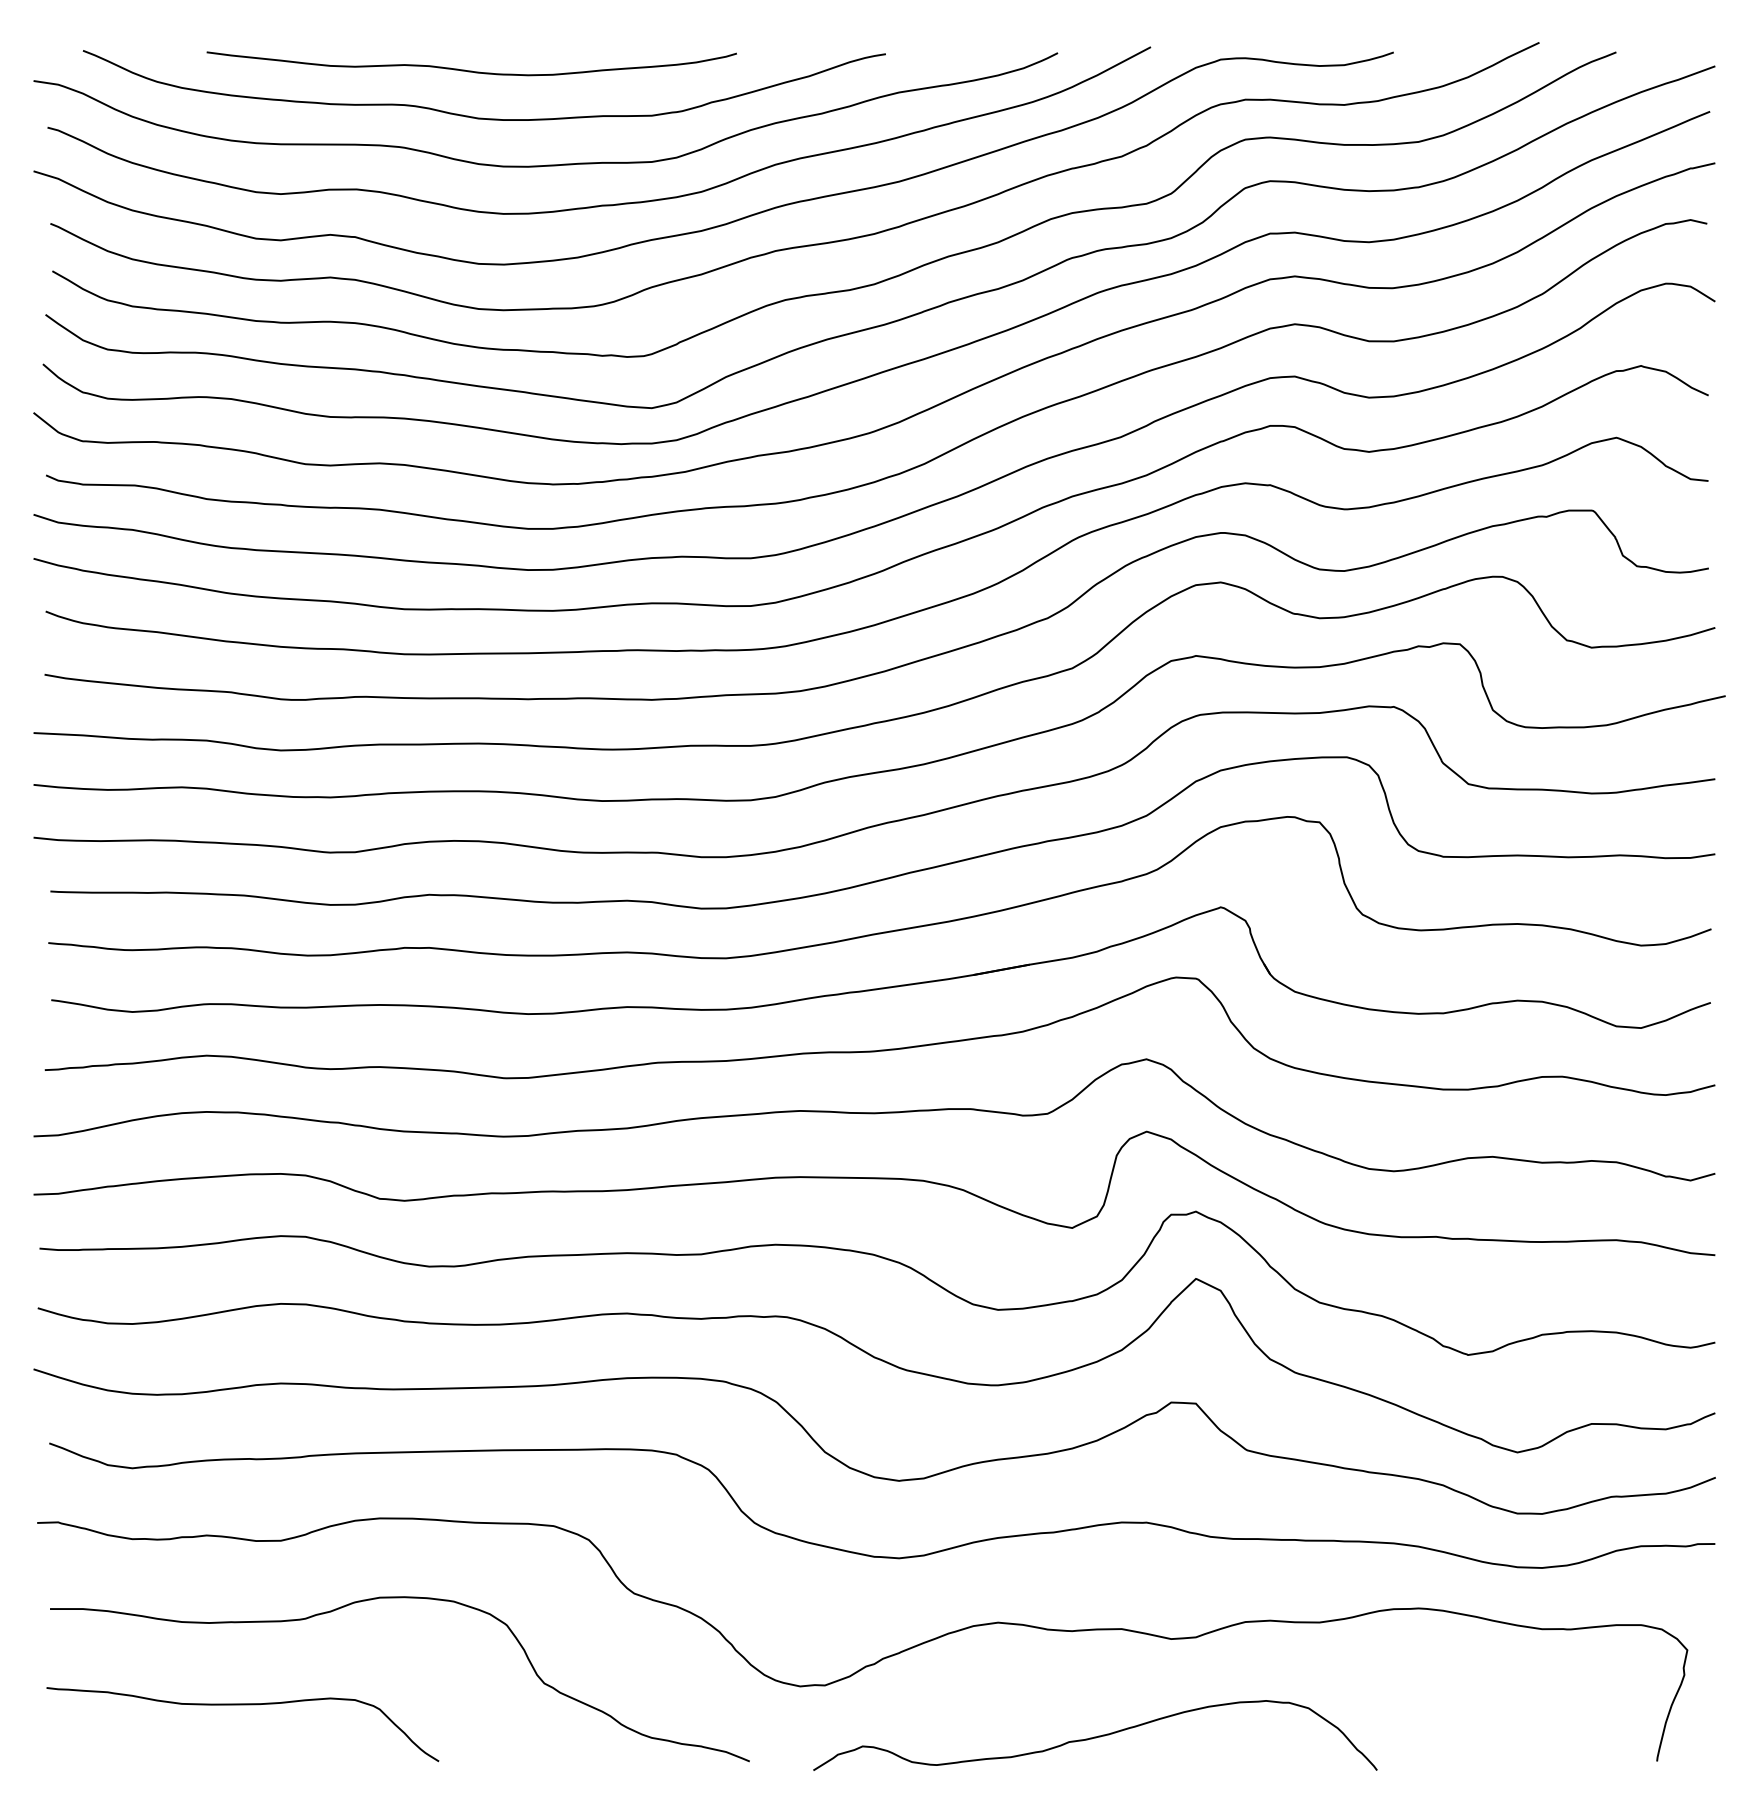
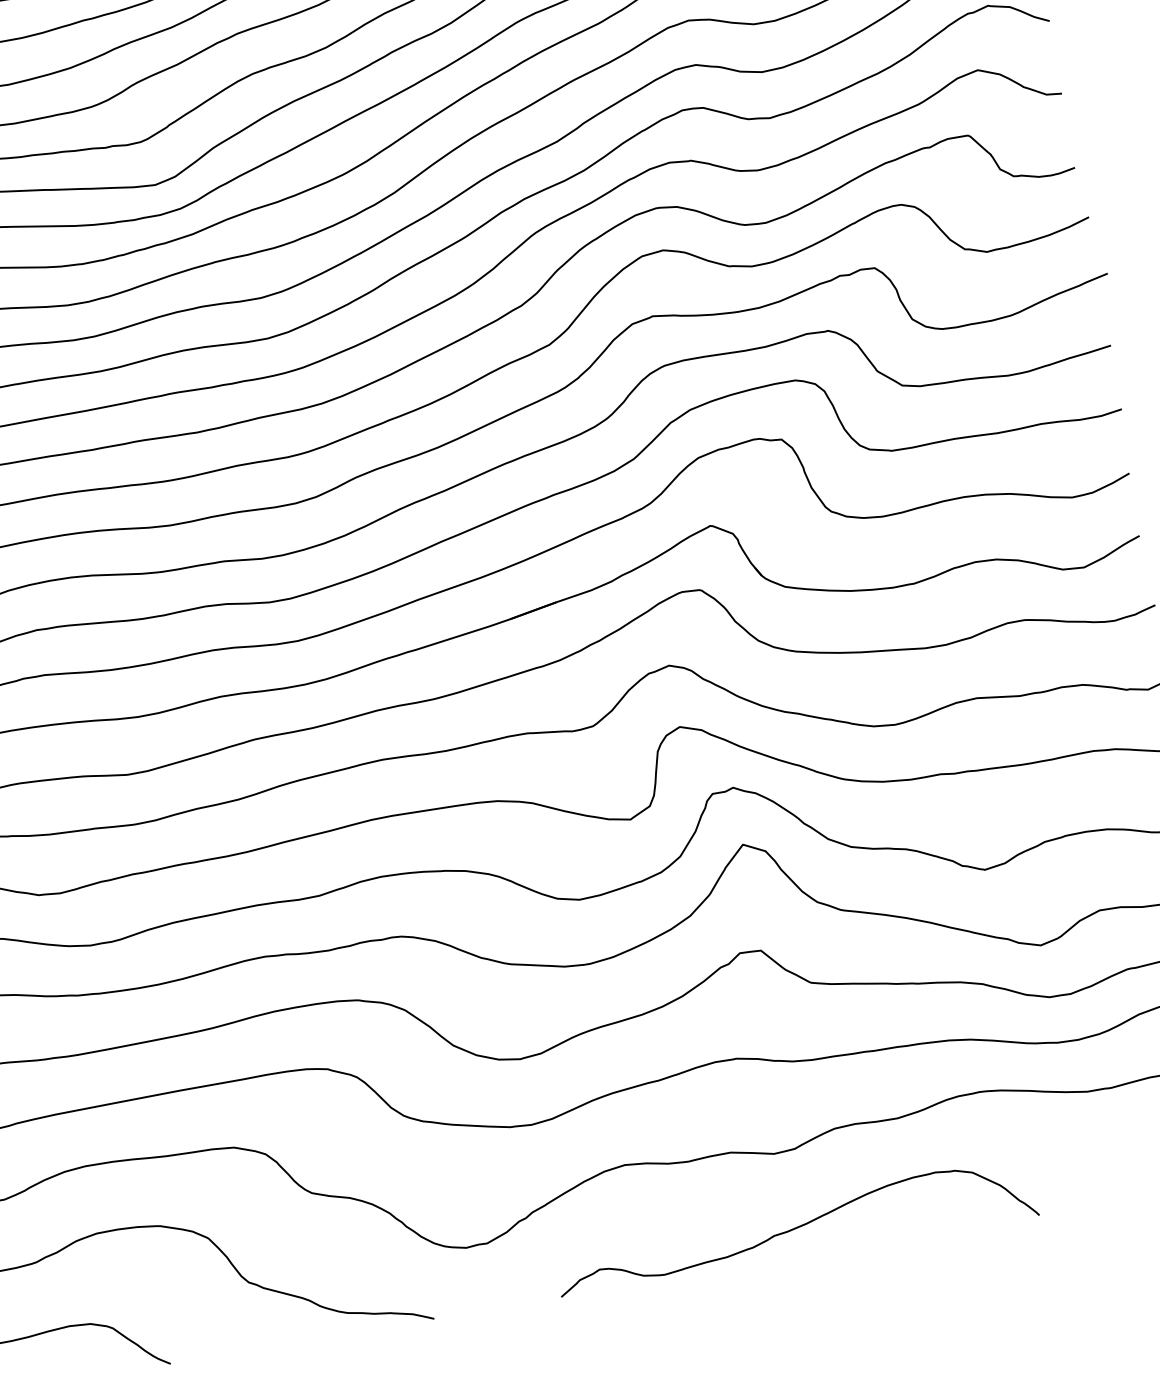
curve: (1095, 1736) -> (795, 1227), moved

